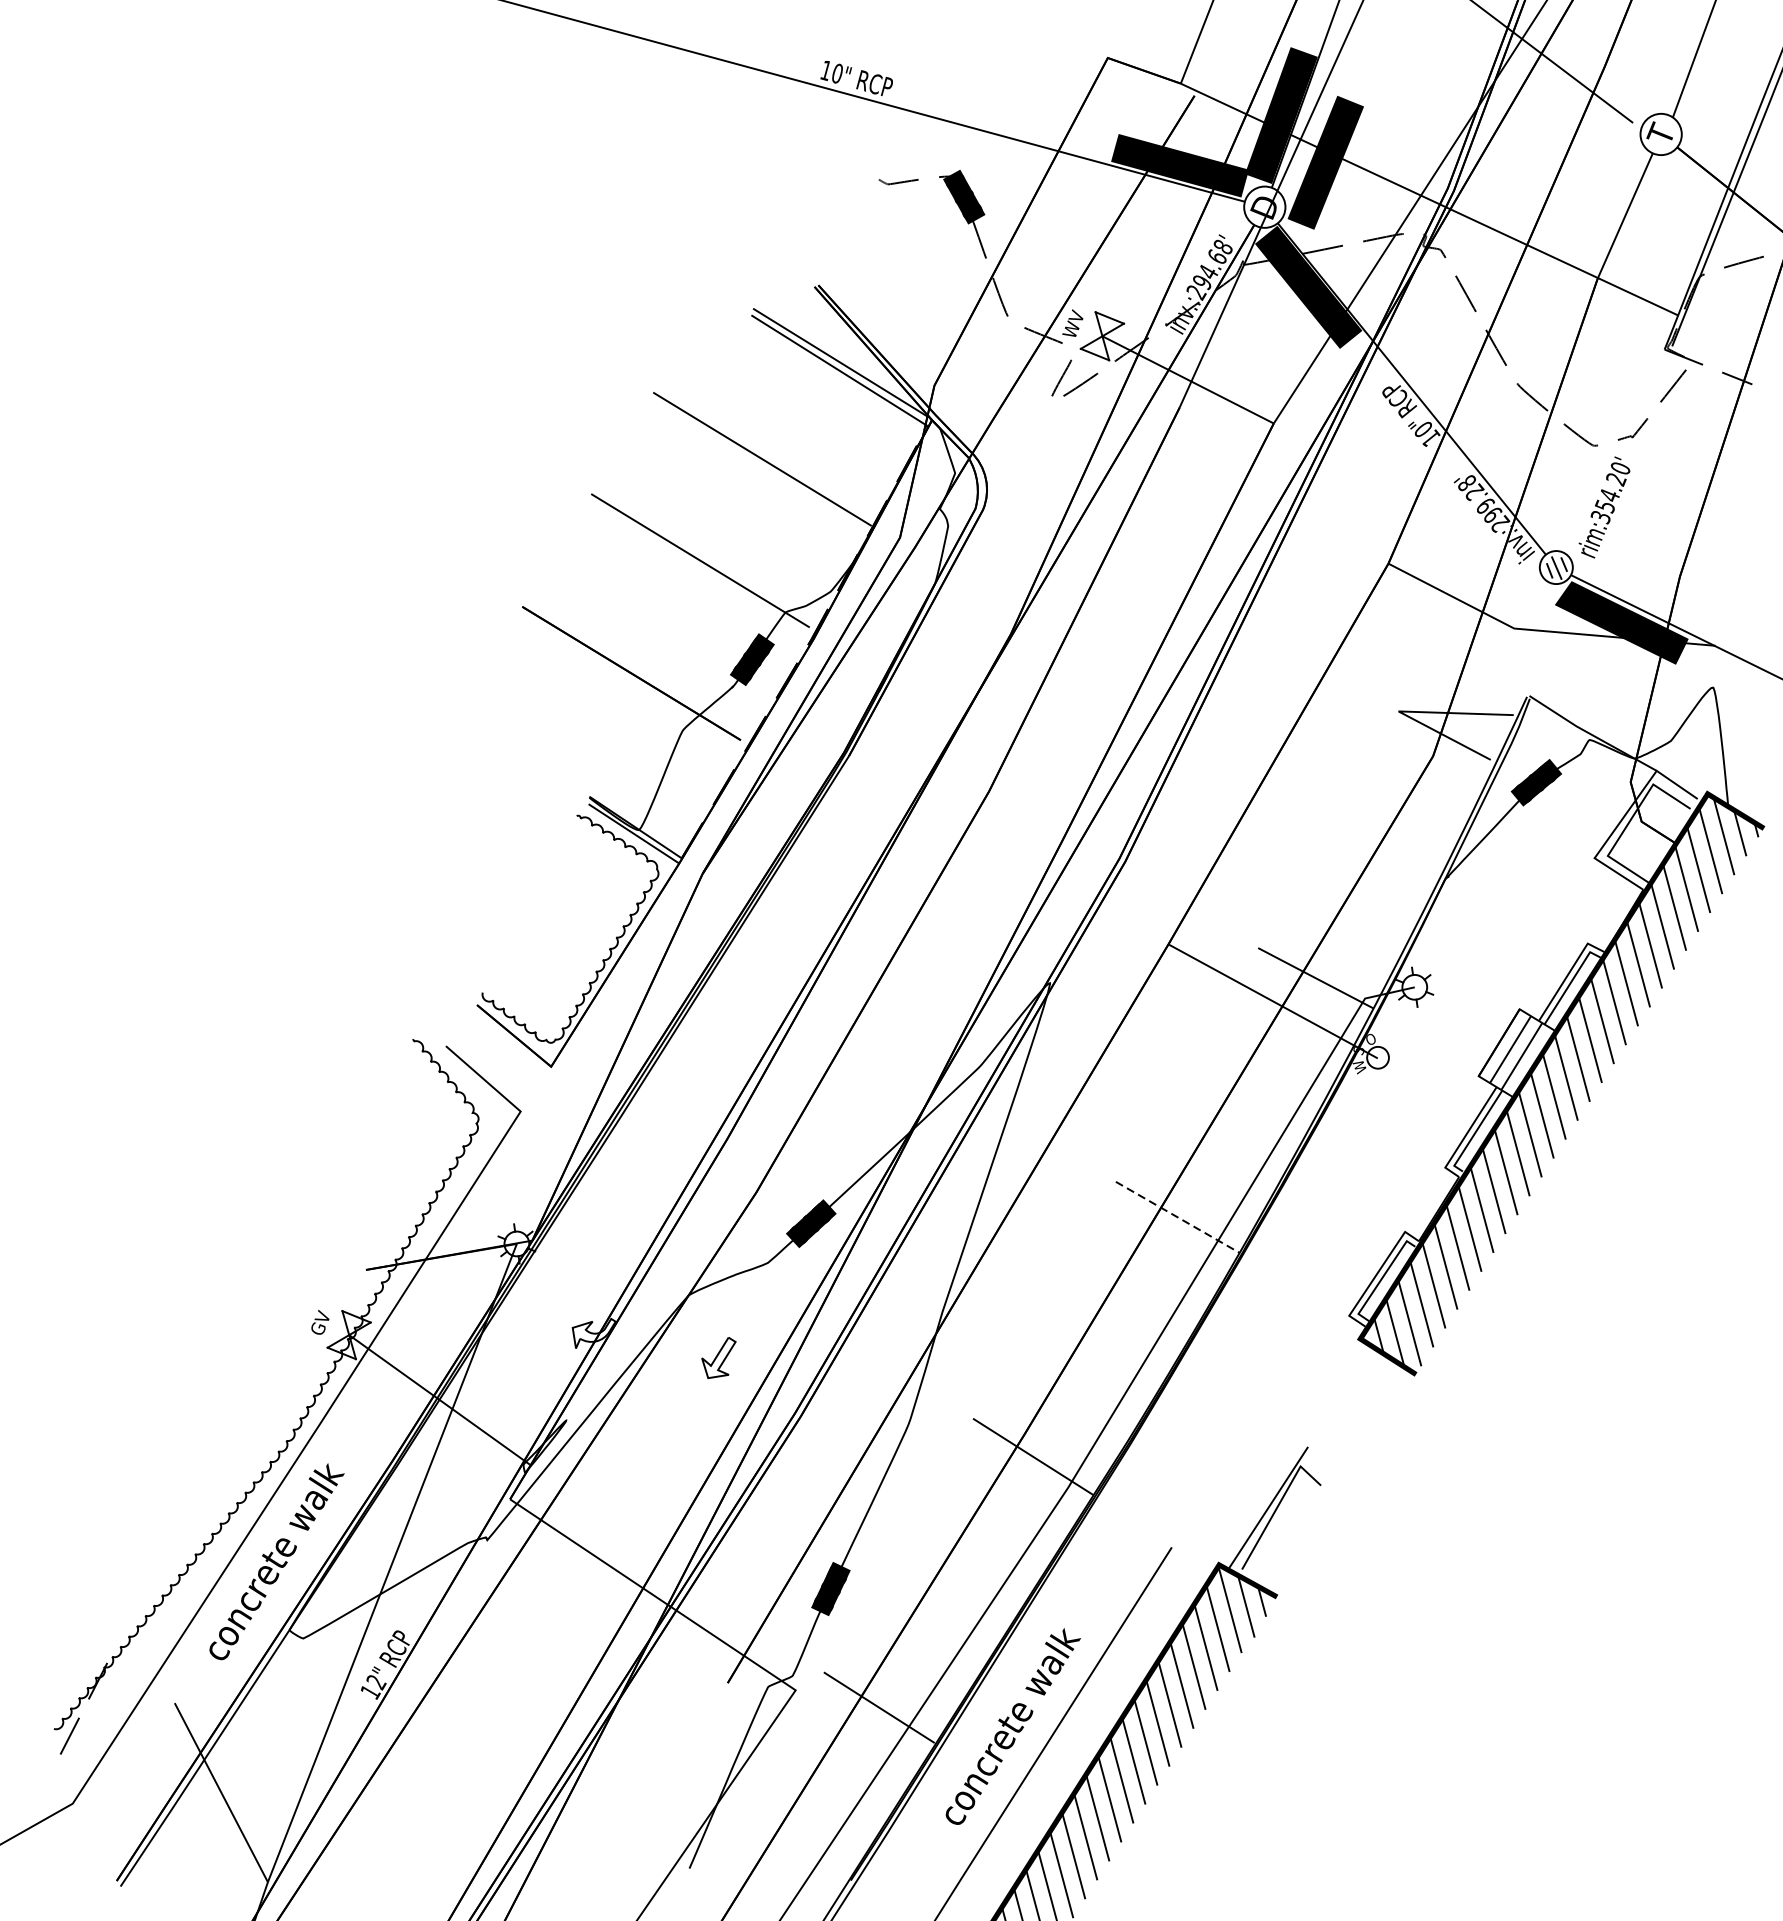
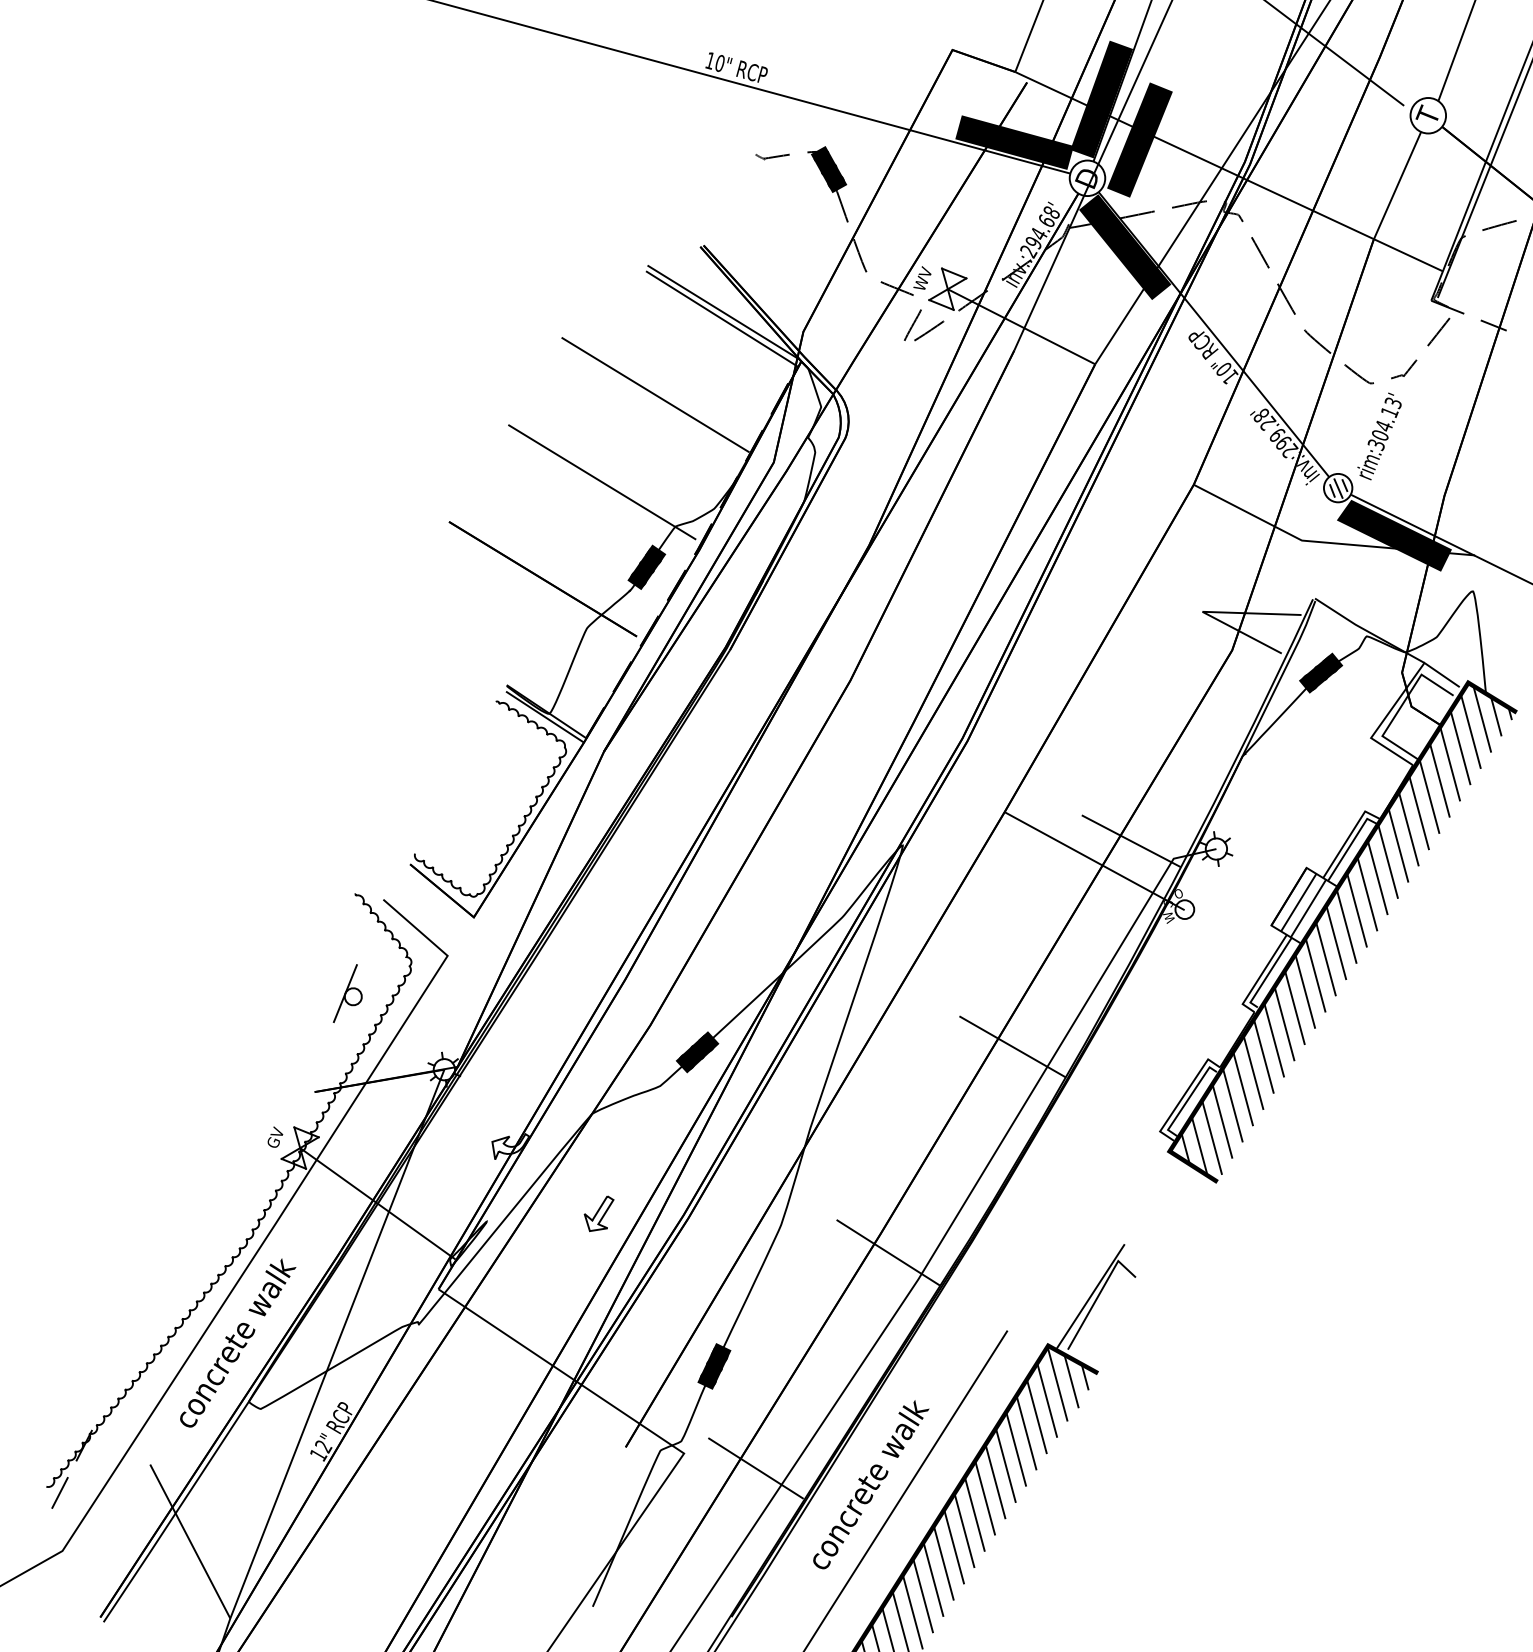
text: (1612, 487) -> (1386, 419), rim:354.20' -> rim:304.13'
part: (404, 1155) -> (347, 993), added
line: (1178, 1218) -> (1013, 1047), dashed -> solid
part: (718, 1357) -> (598, 1213), moved

